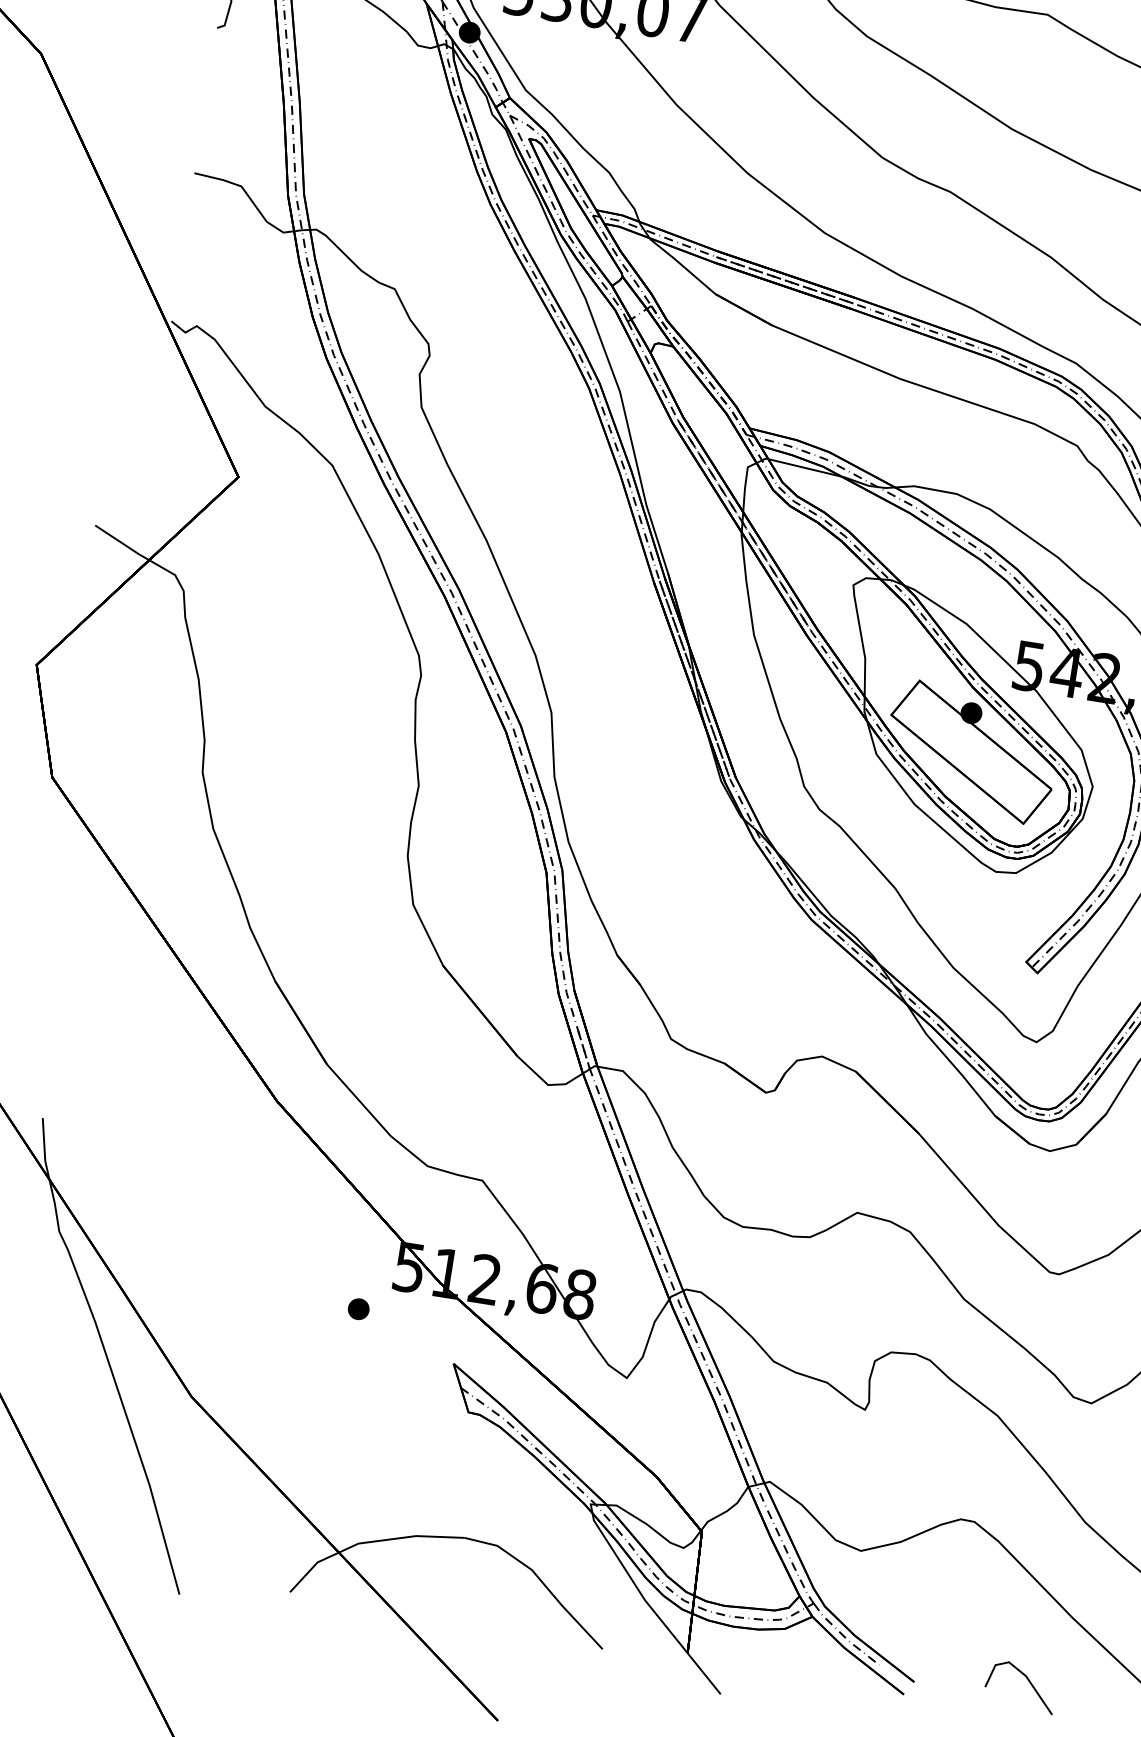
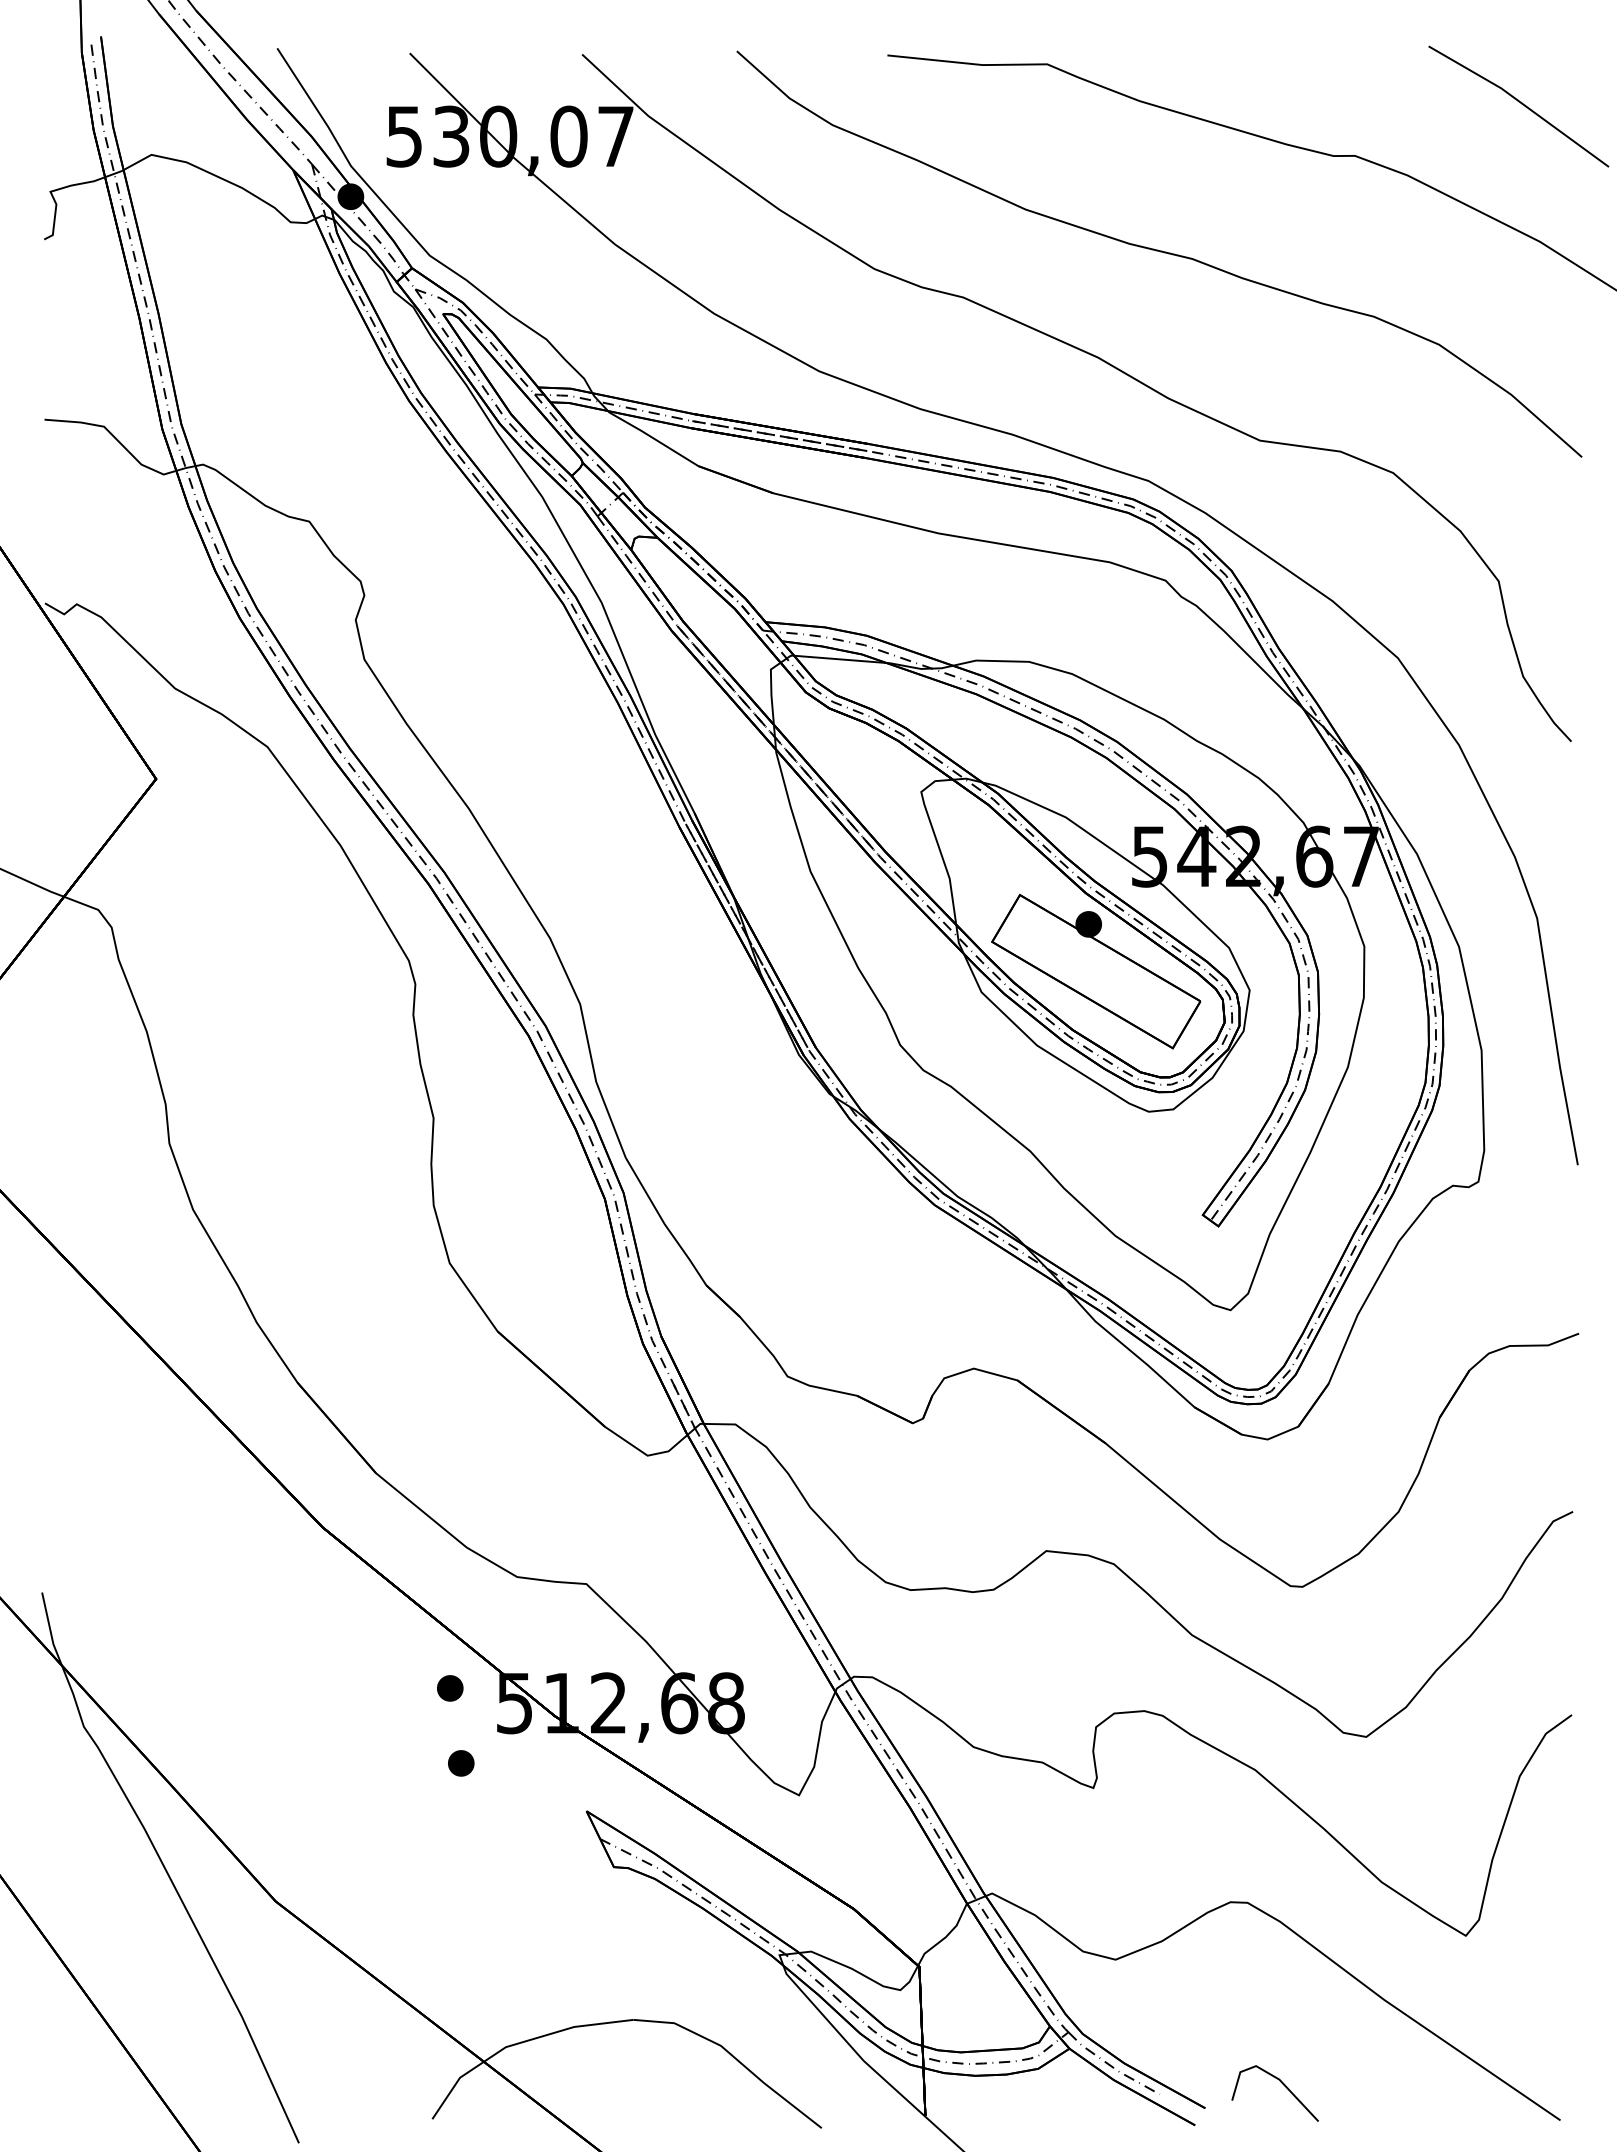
part: (359, 1247) -> (450, 1688), added
line: (1027, 1680) -> (1282, 2084), moved

